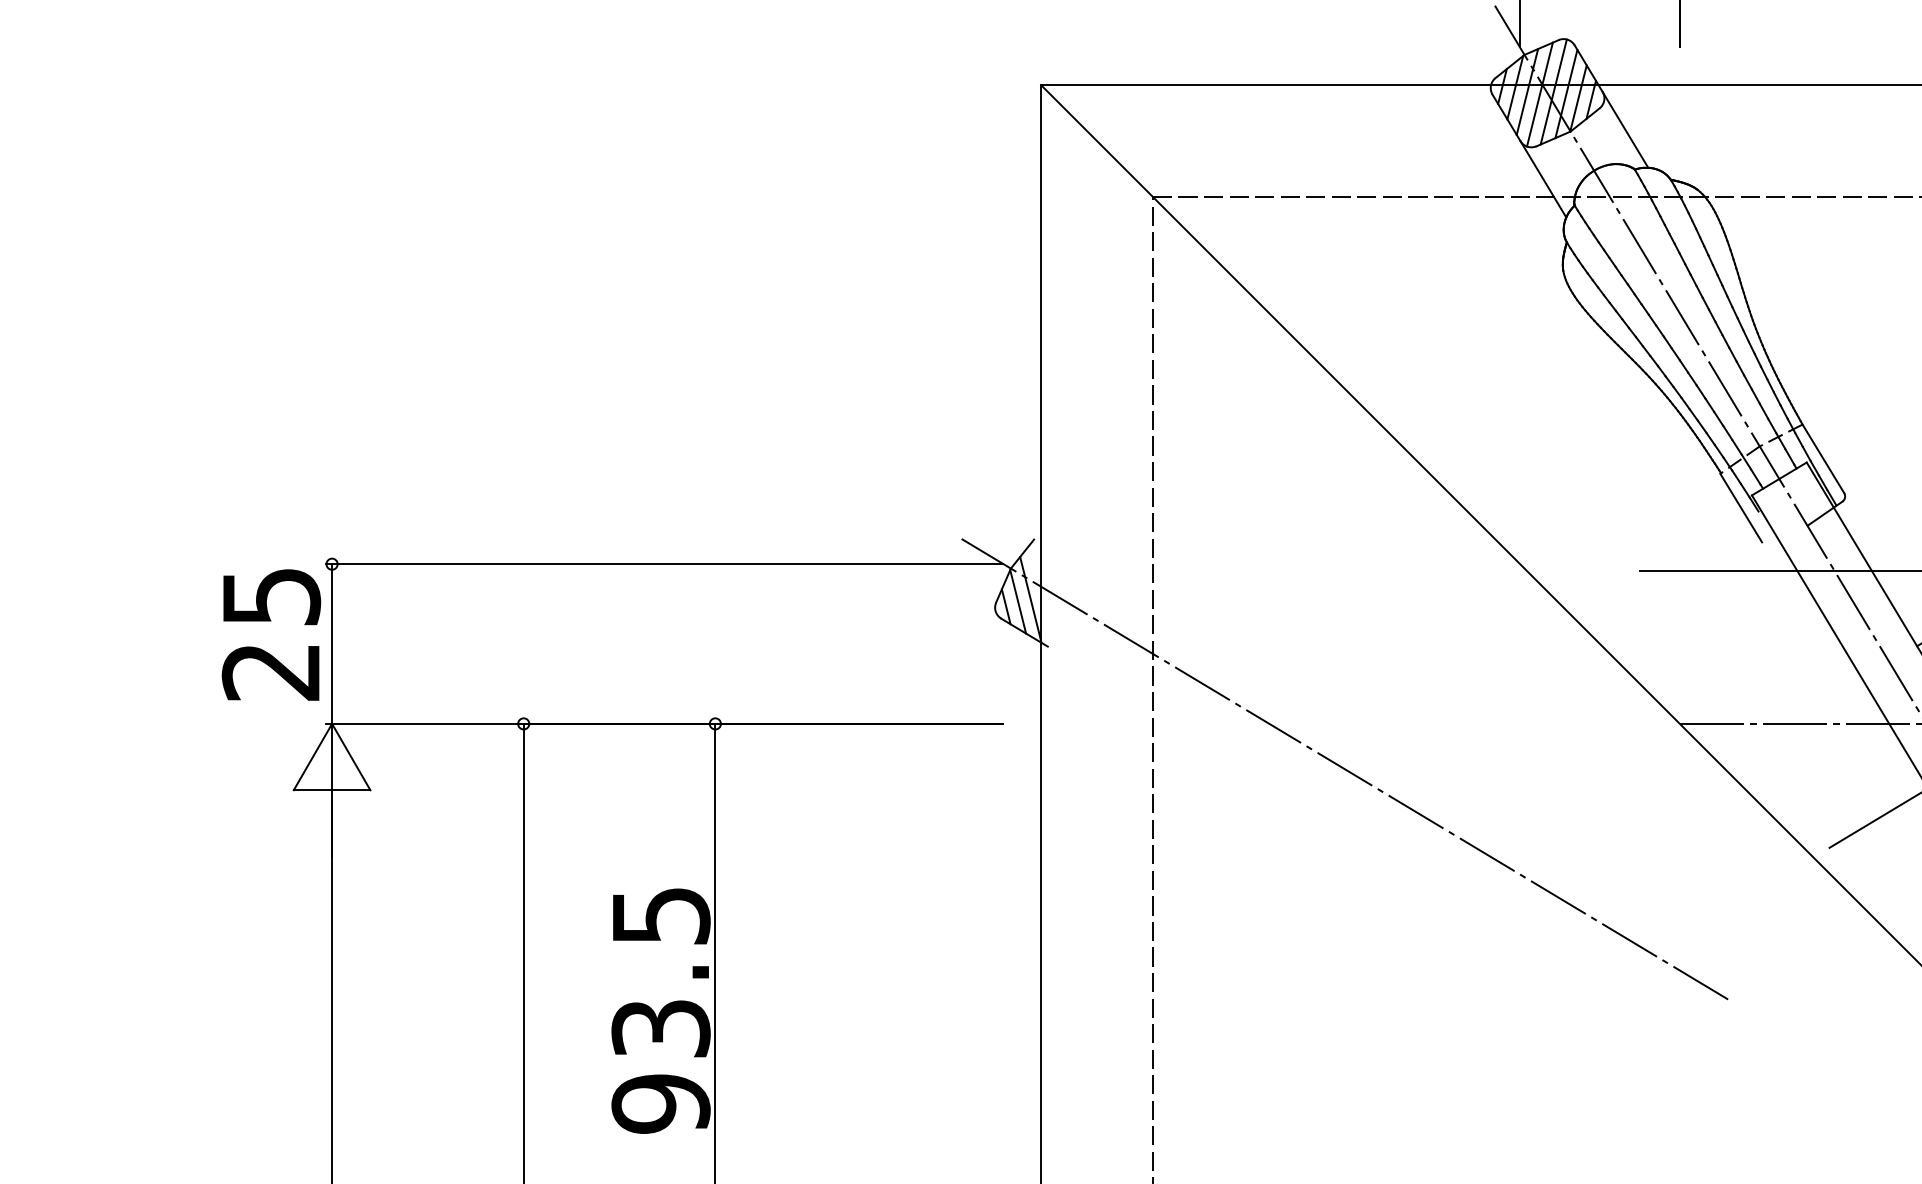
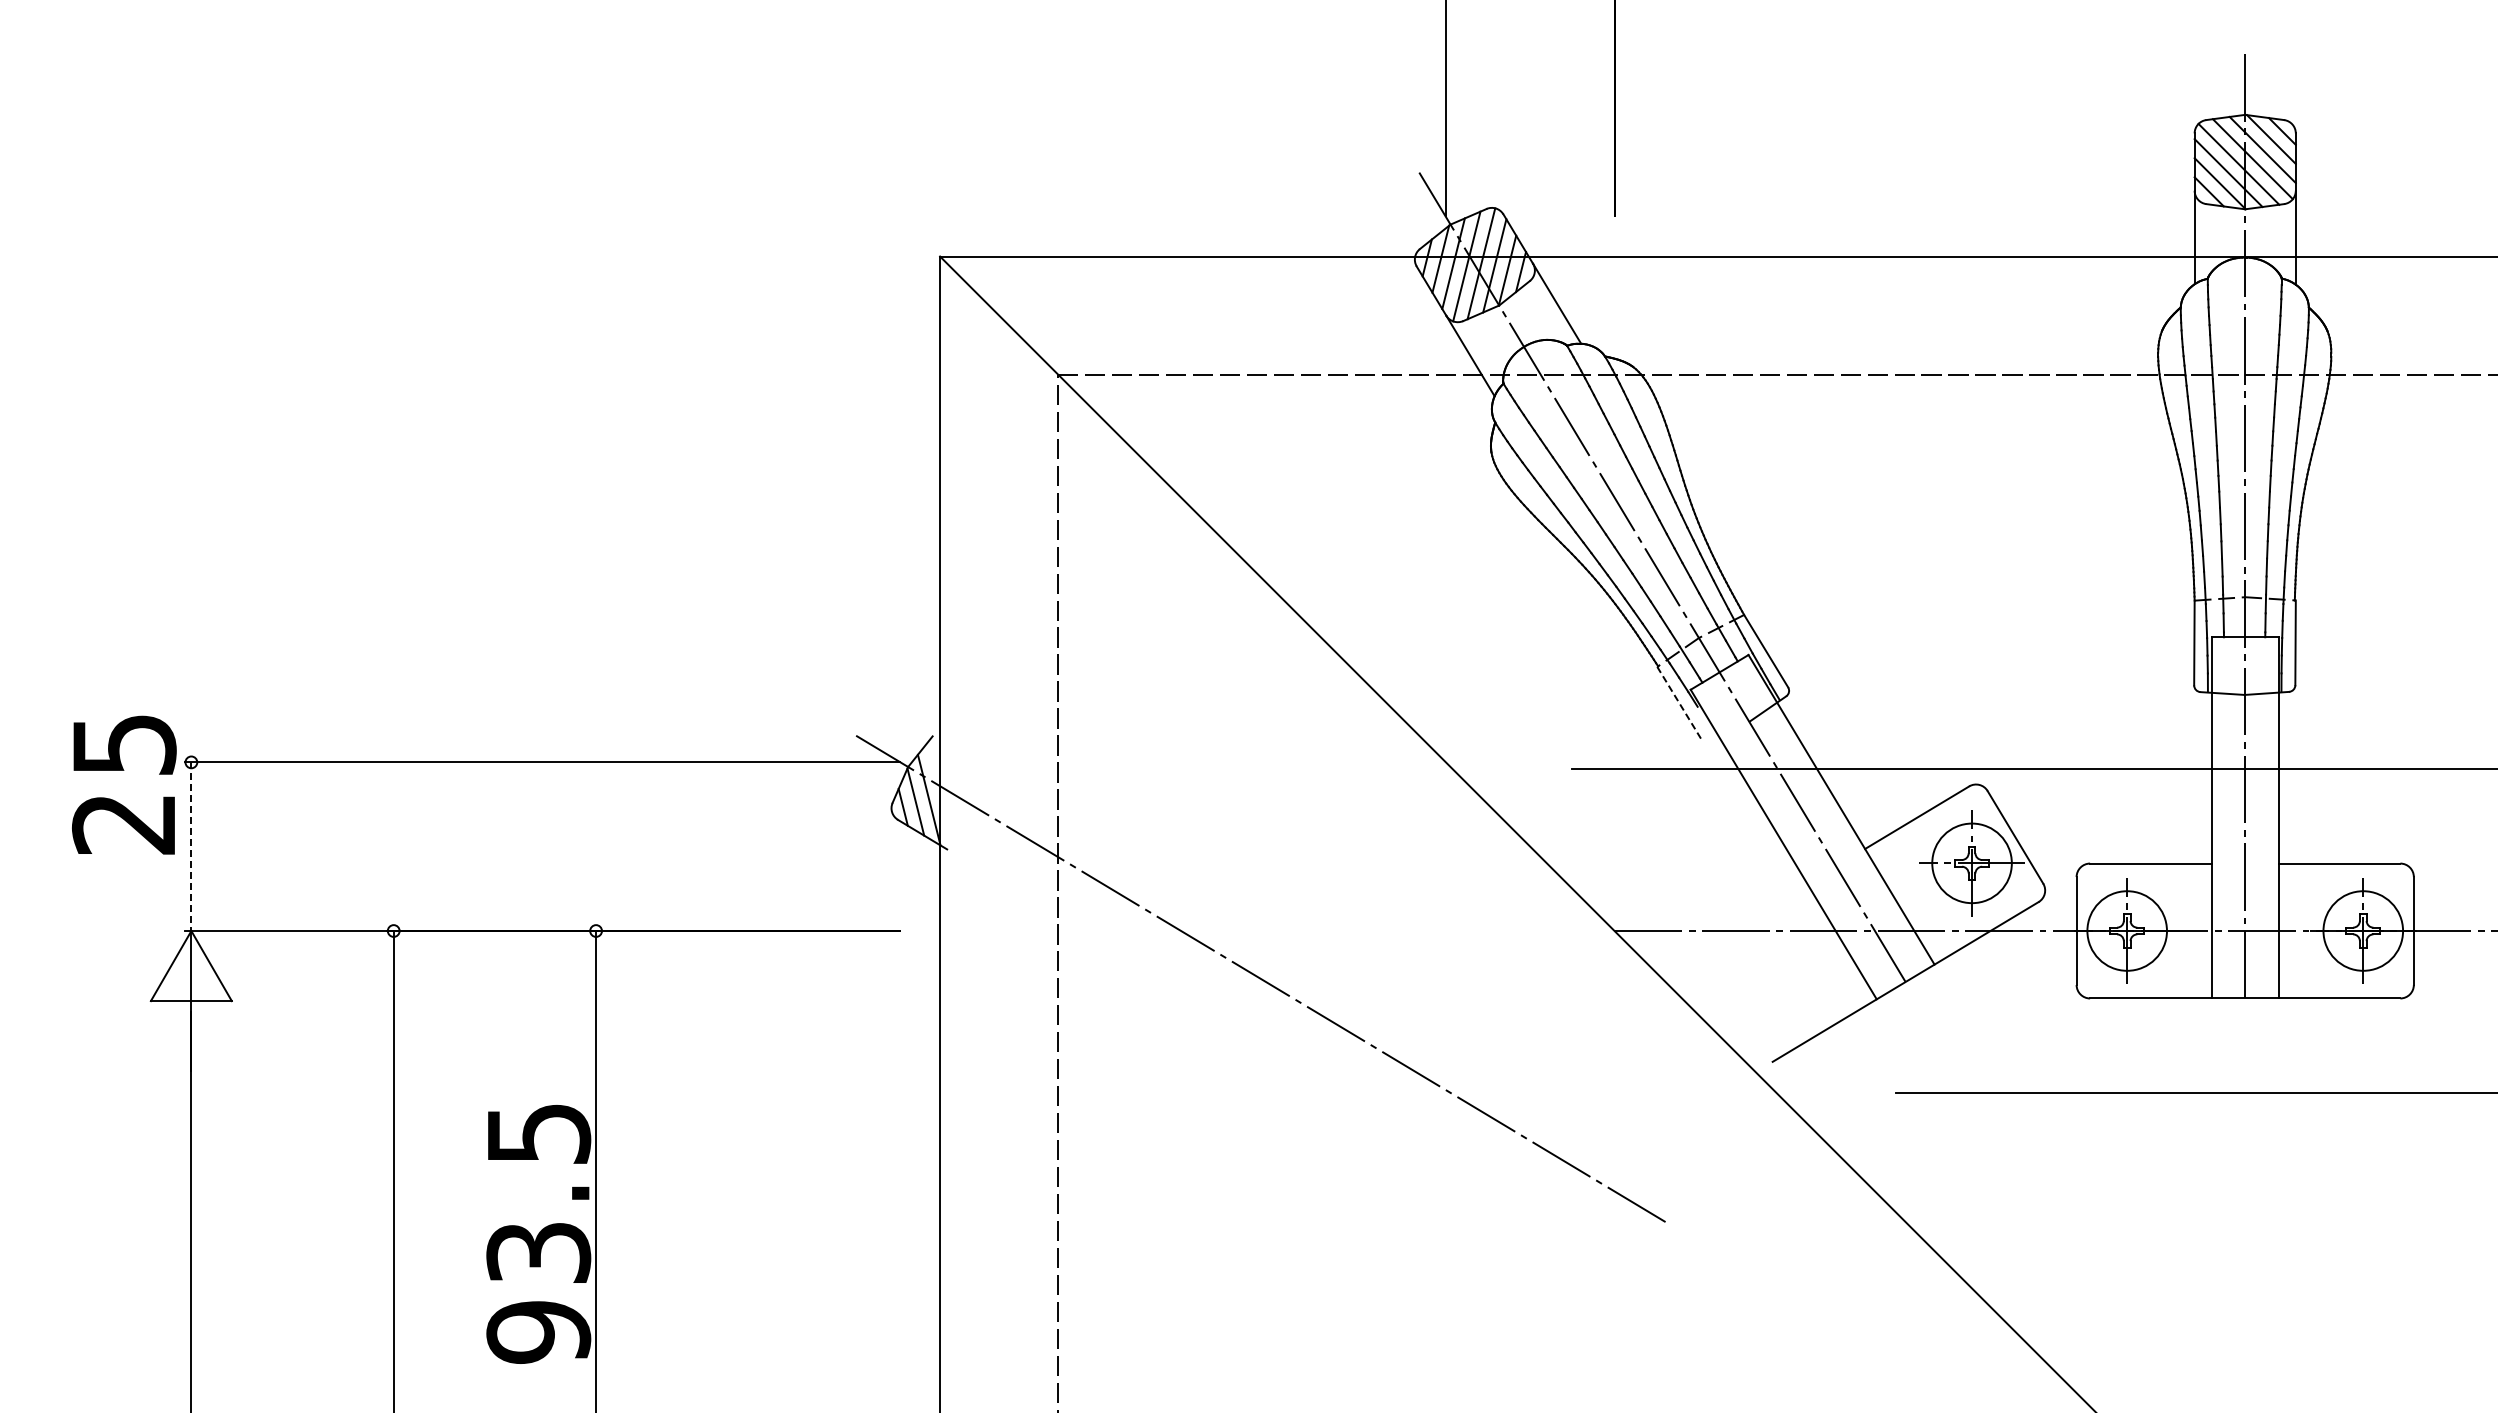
line: (1741, 508) -> (1679, 703), solid -> dashed
text: (271, 634) -> (124, 784), moved
line: (332, 644) -> (191, 847), solid -> dashed

